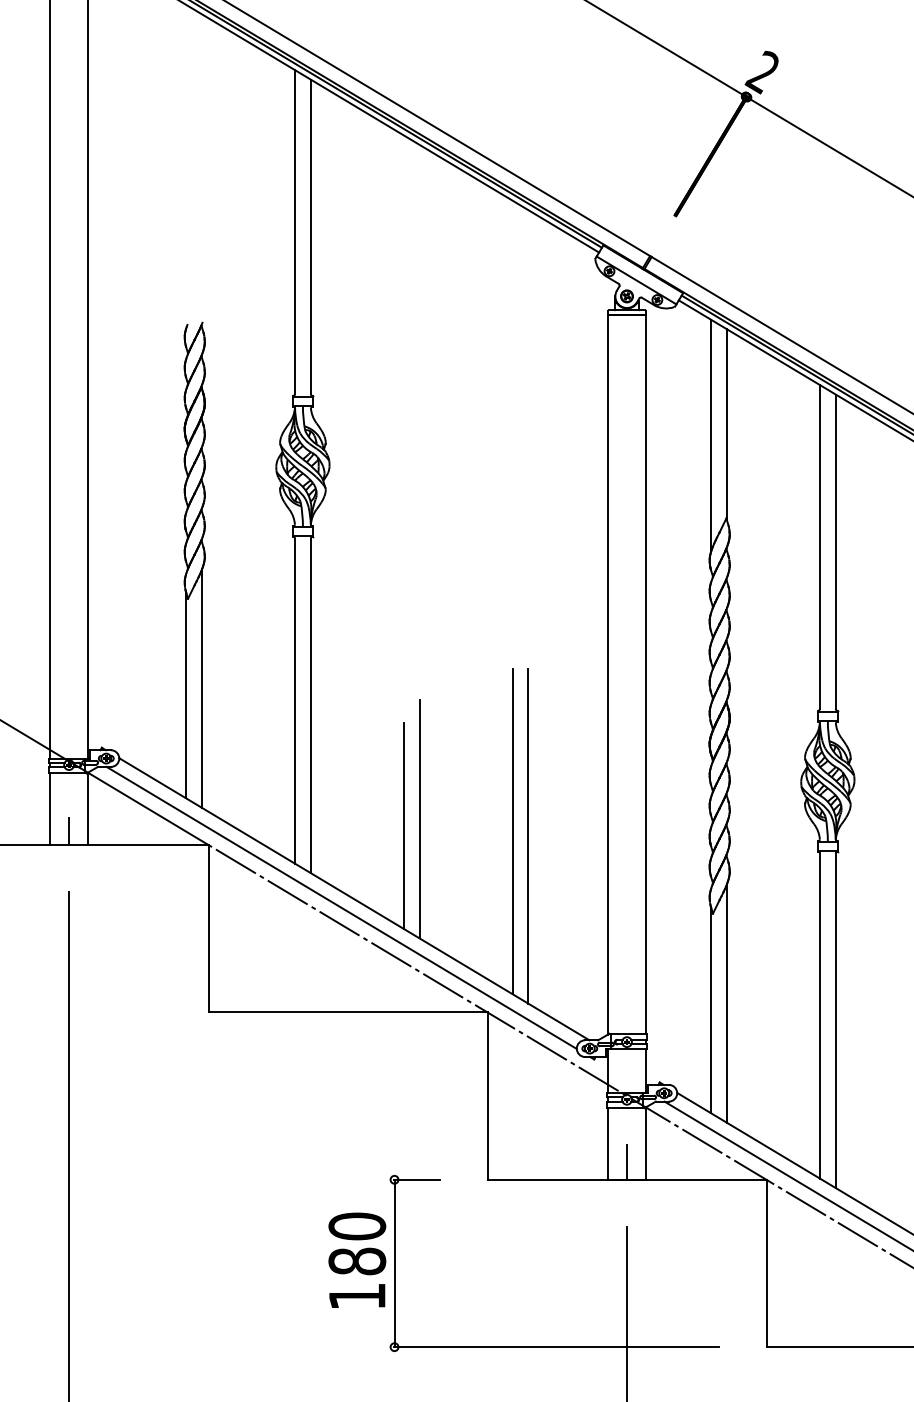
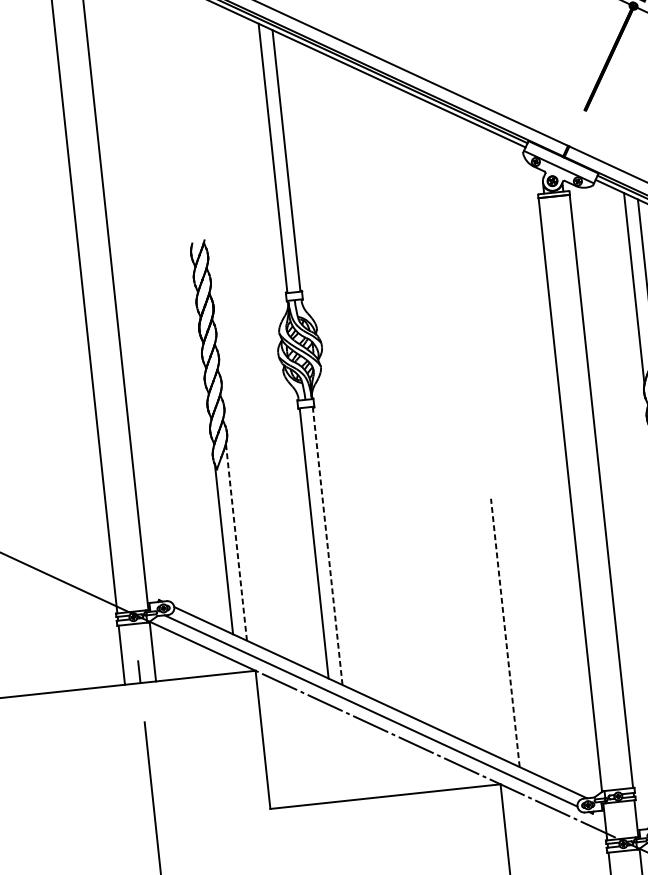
line: (202, 688) -> (236, 542), solid -> dashed
line: (310, 705) -> (327, 546), solid -> dashed
line: (419, 818) -> (427, 630), removed
line: (403, 825) -> (414, 637), removed
line: (512, 831) -> (505, 632), solid -> dashed
line: (528, 836) -> (518, 635), removed

